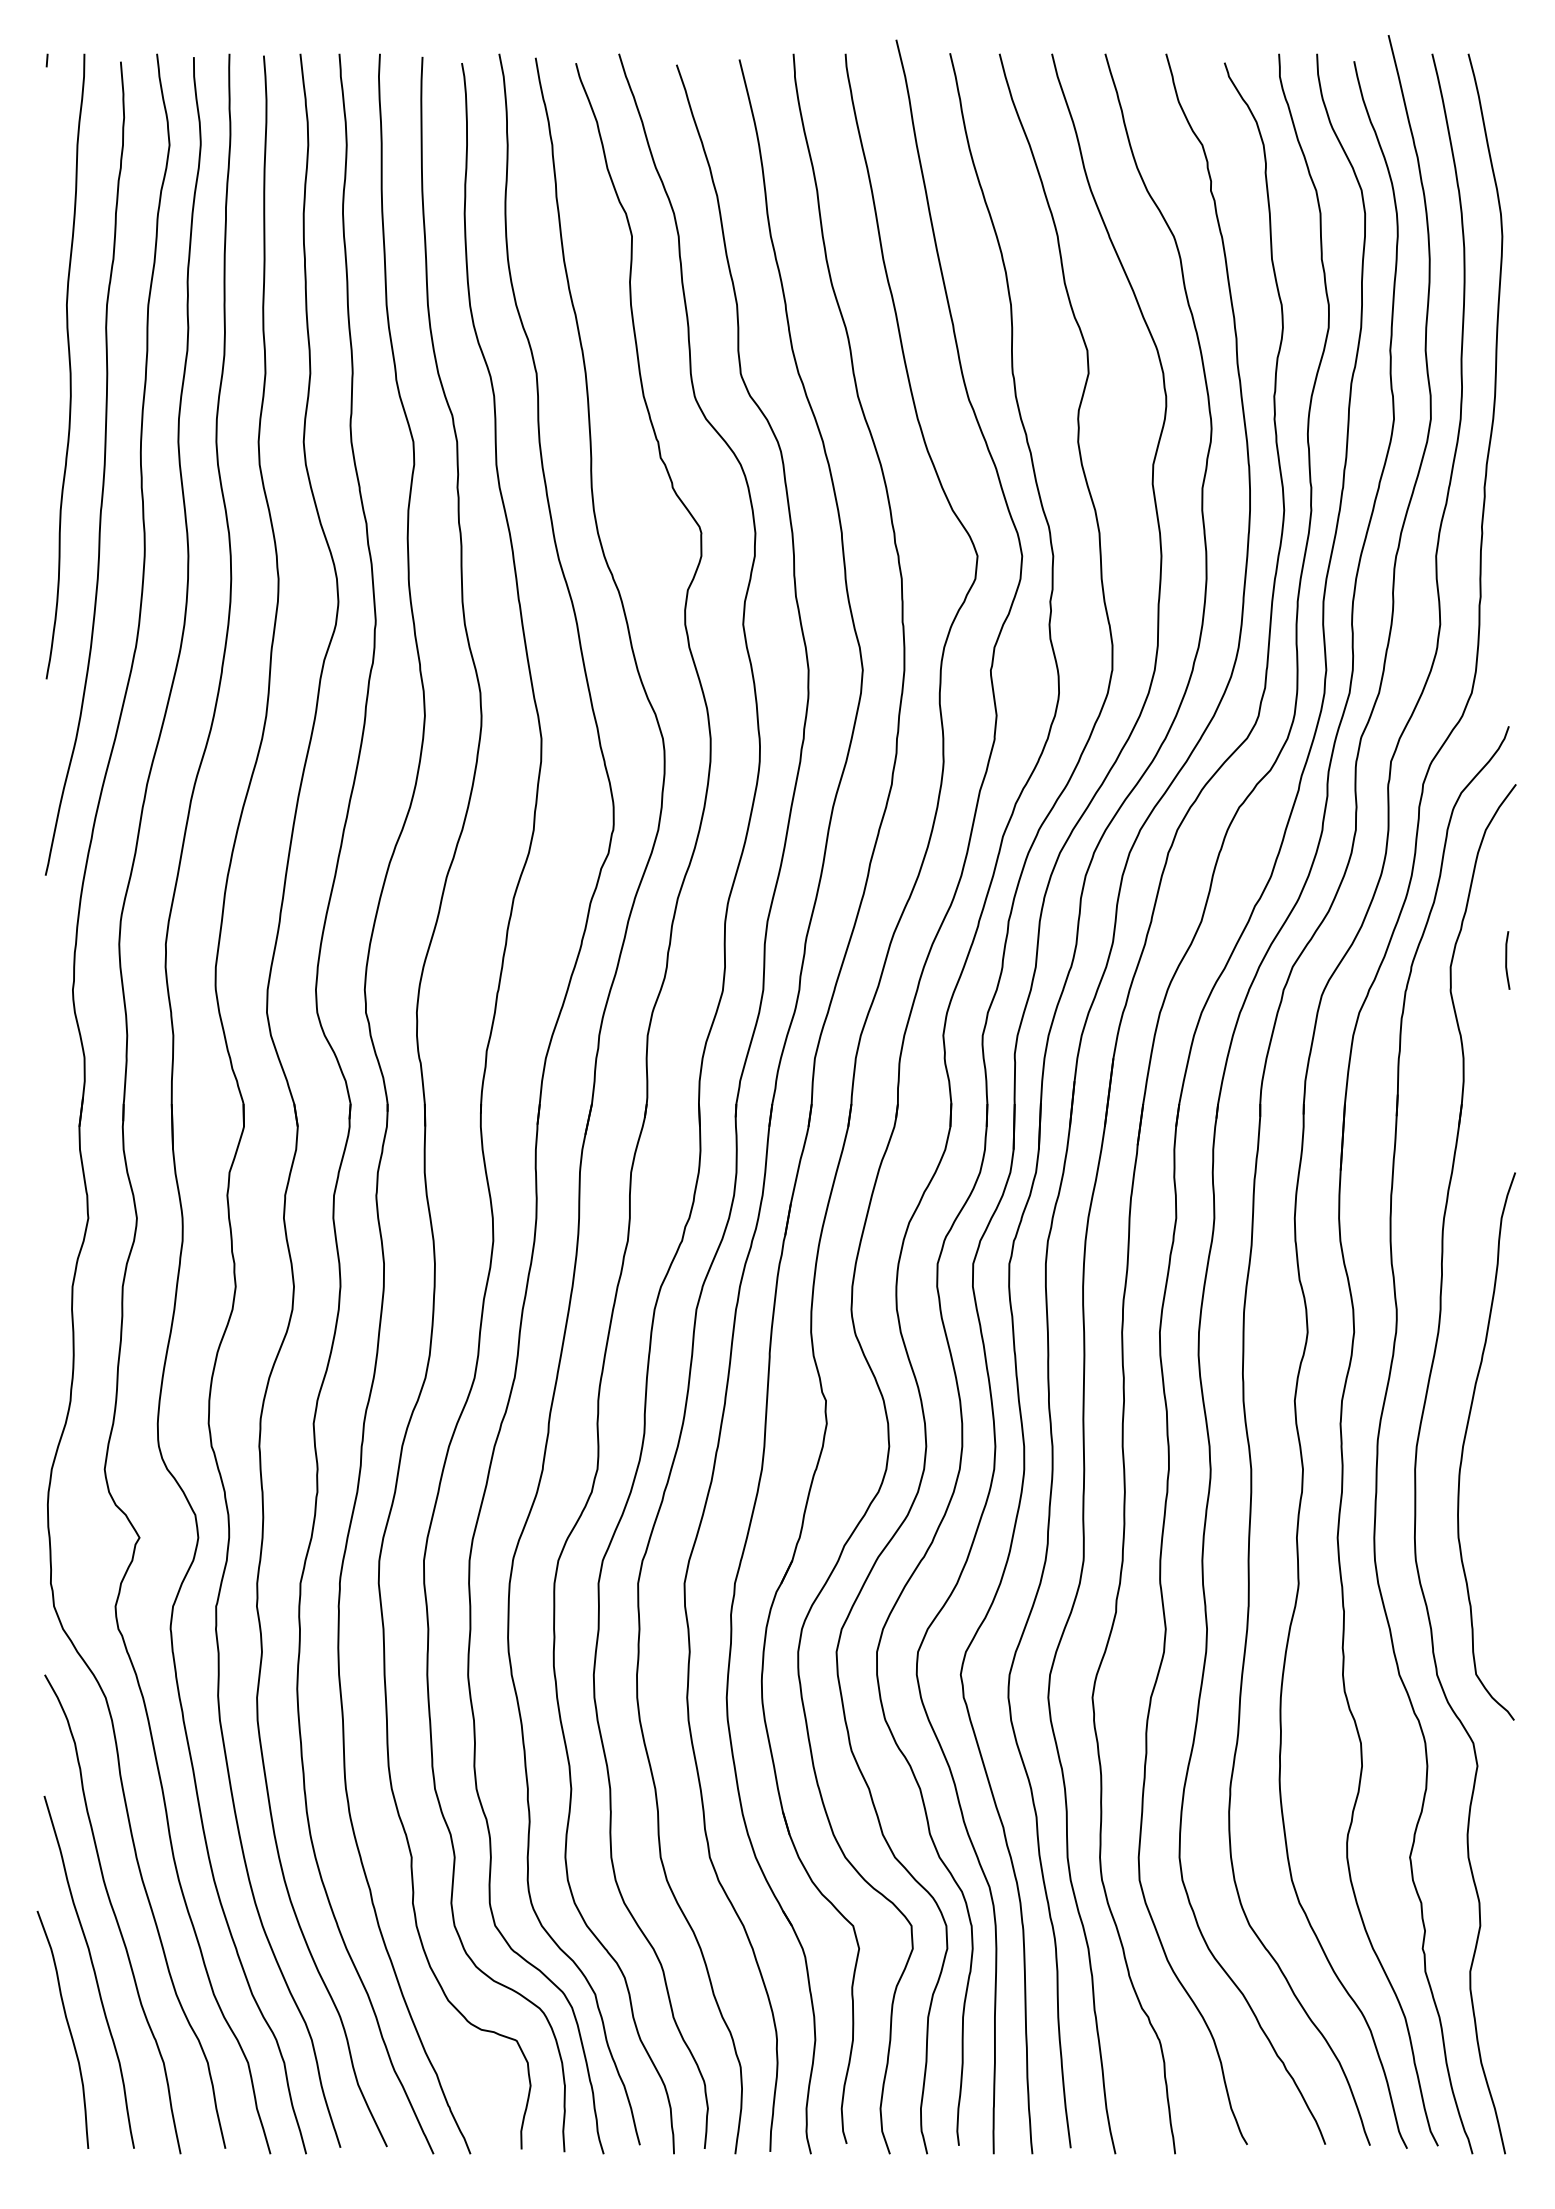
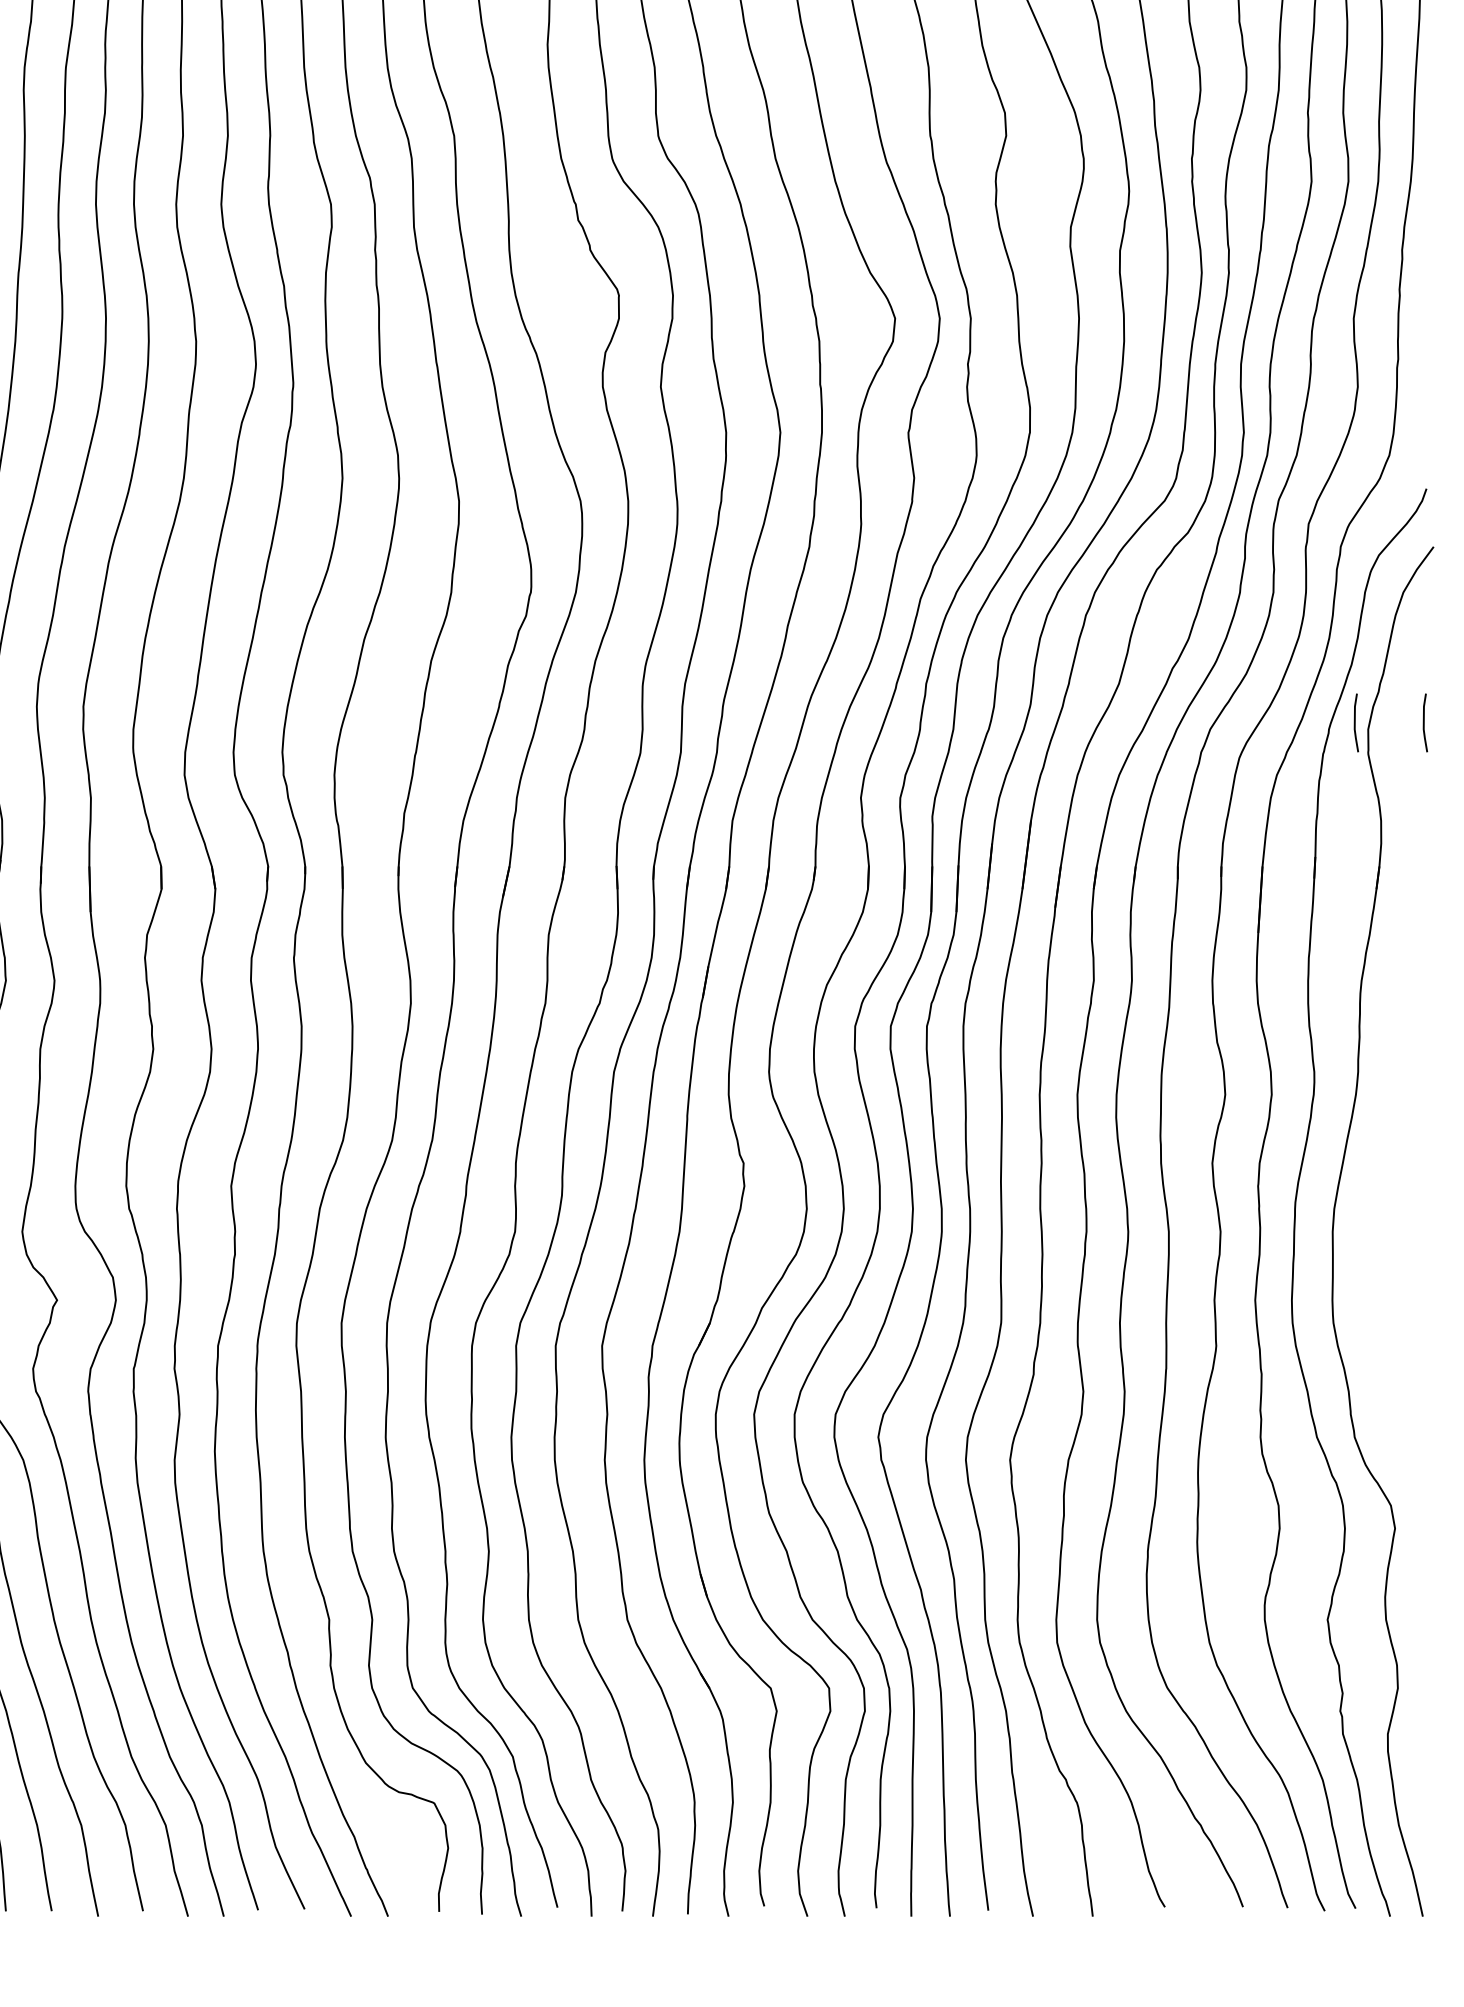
line: (1438, 960) -> (1356, 722), added
curve: (1465, 1440) -> (1383, 1202), removed

